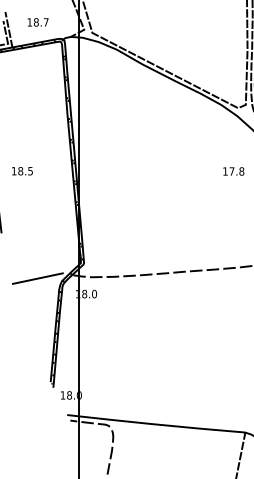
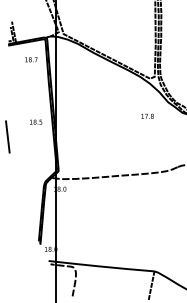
text: (38, 21) -> (31, 59), moved
text: (23, 170) -> (36, 121), moved
line: (38, 277) -> (31, 179), removed

